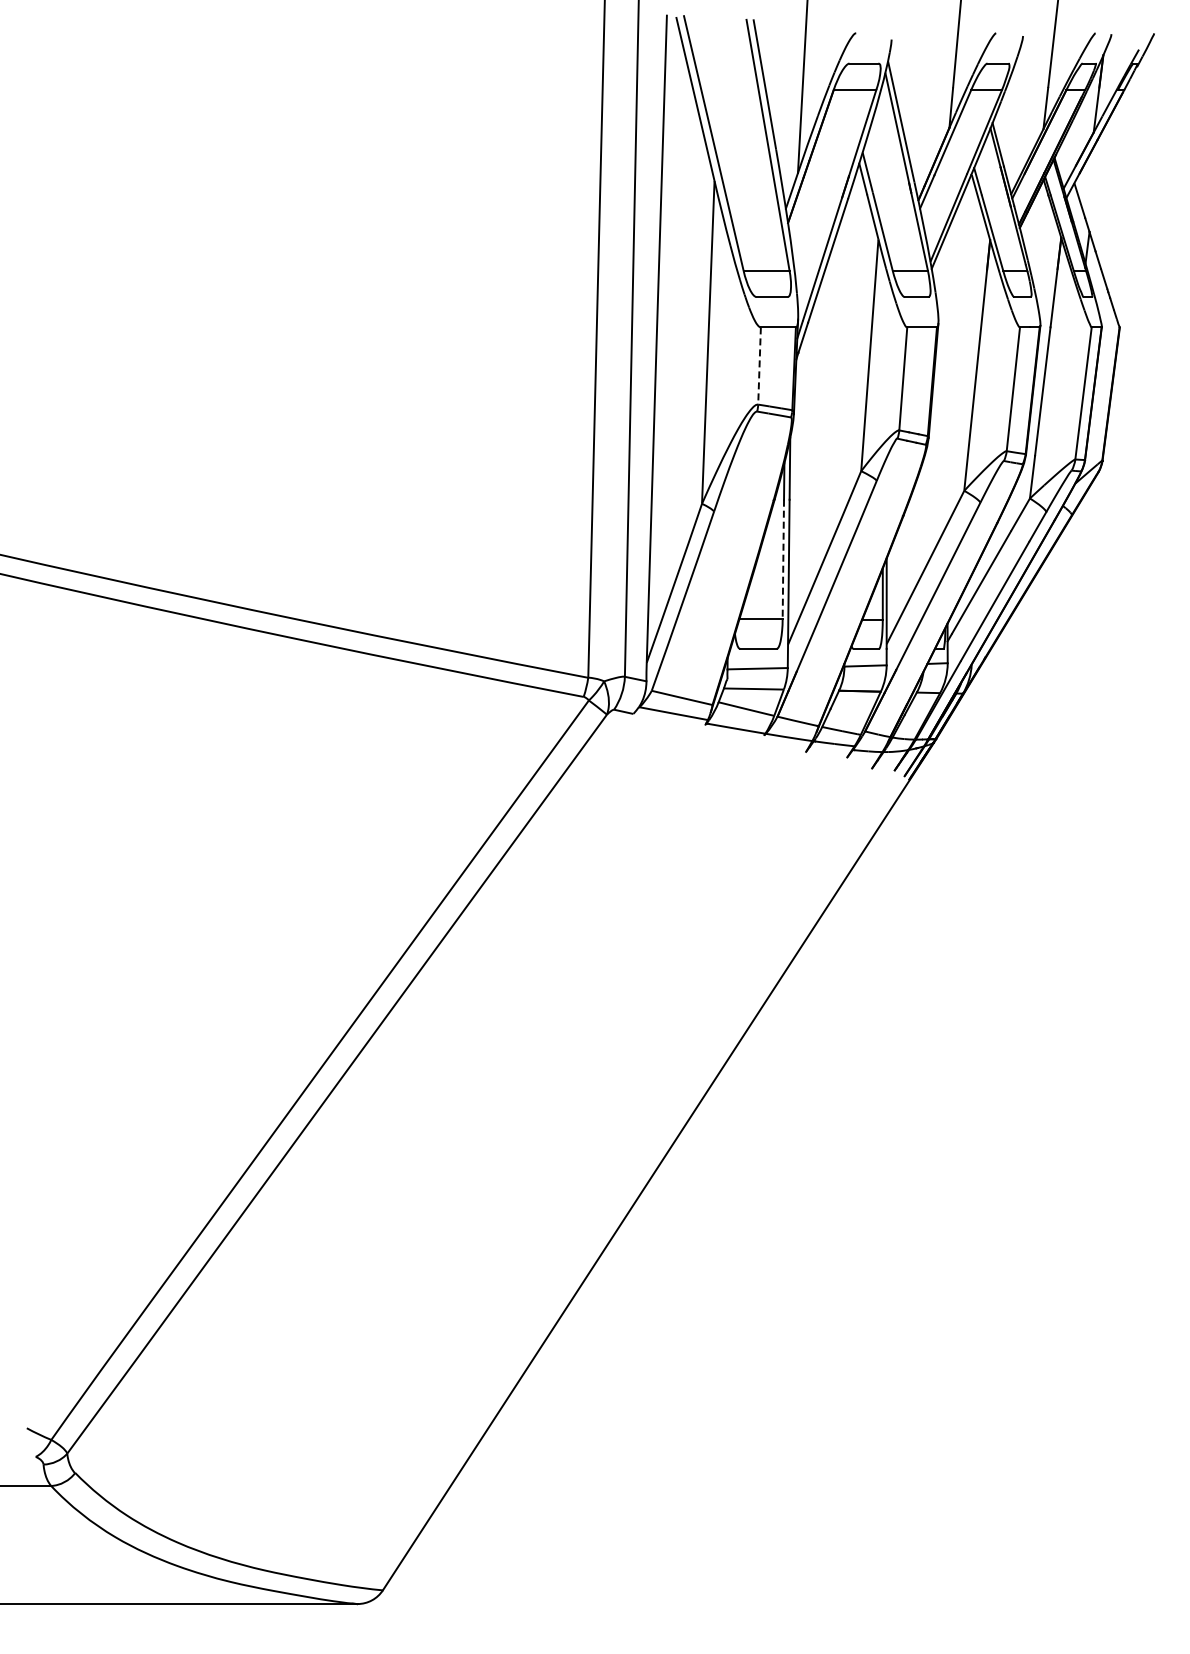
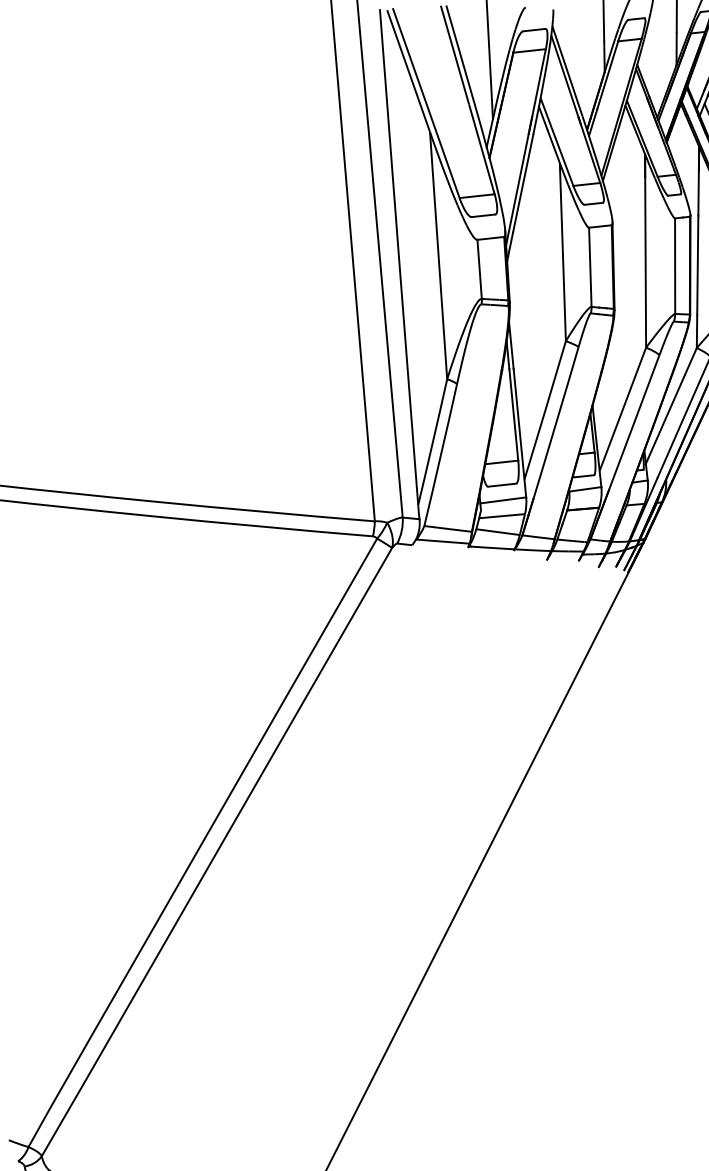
line: (759, 366) -> (479, 269), dashed -> solid
line: (783, 559) -> (513, 414), dashed -> solid

